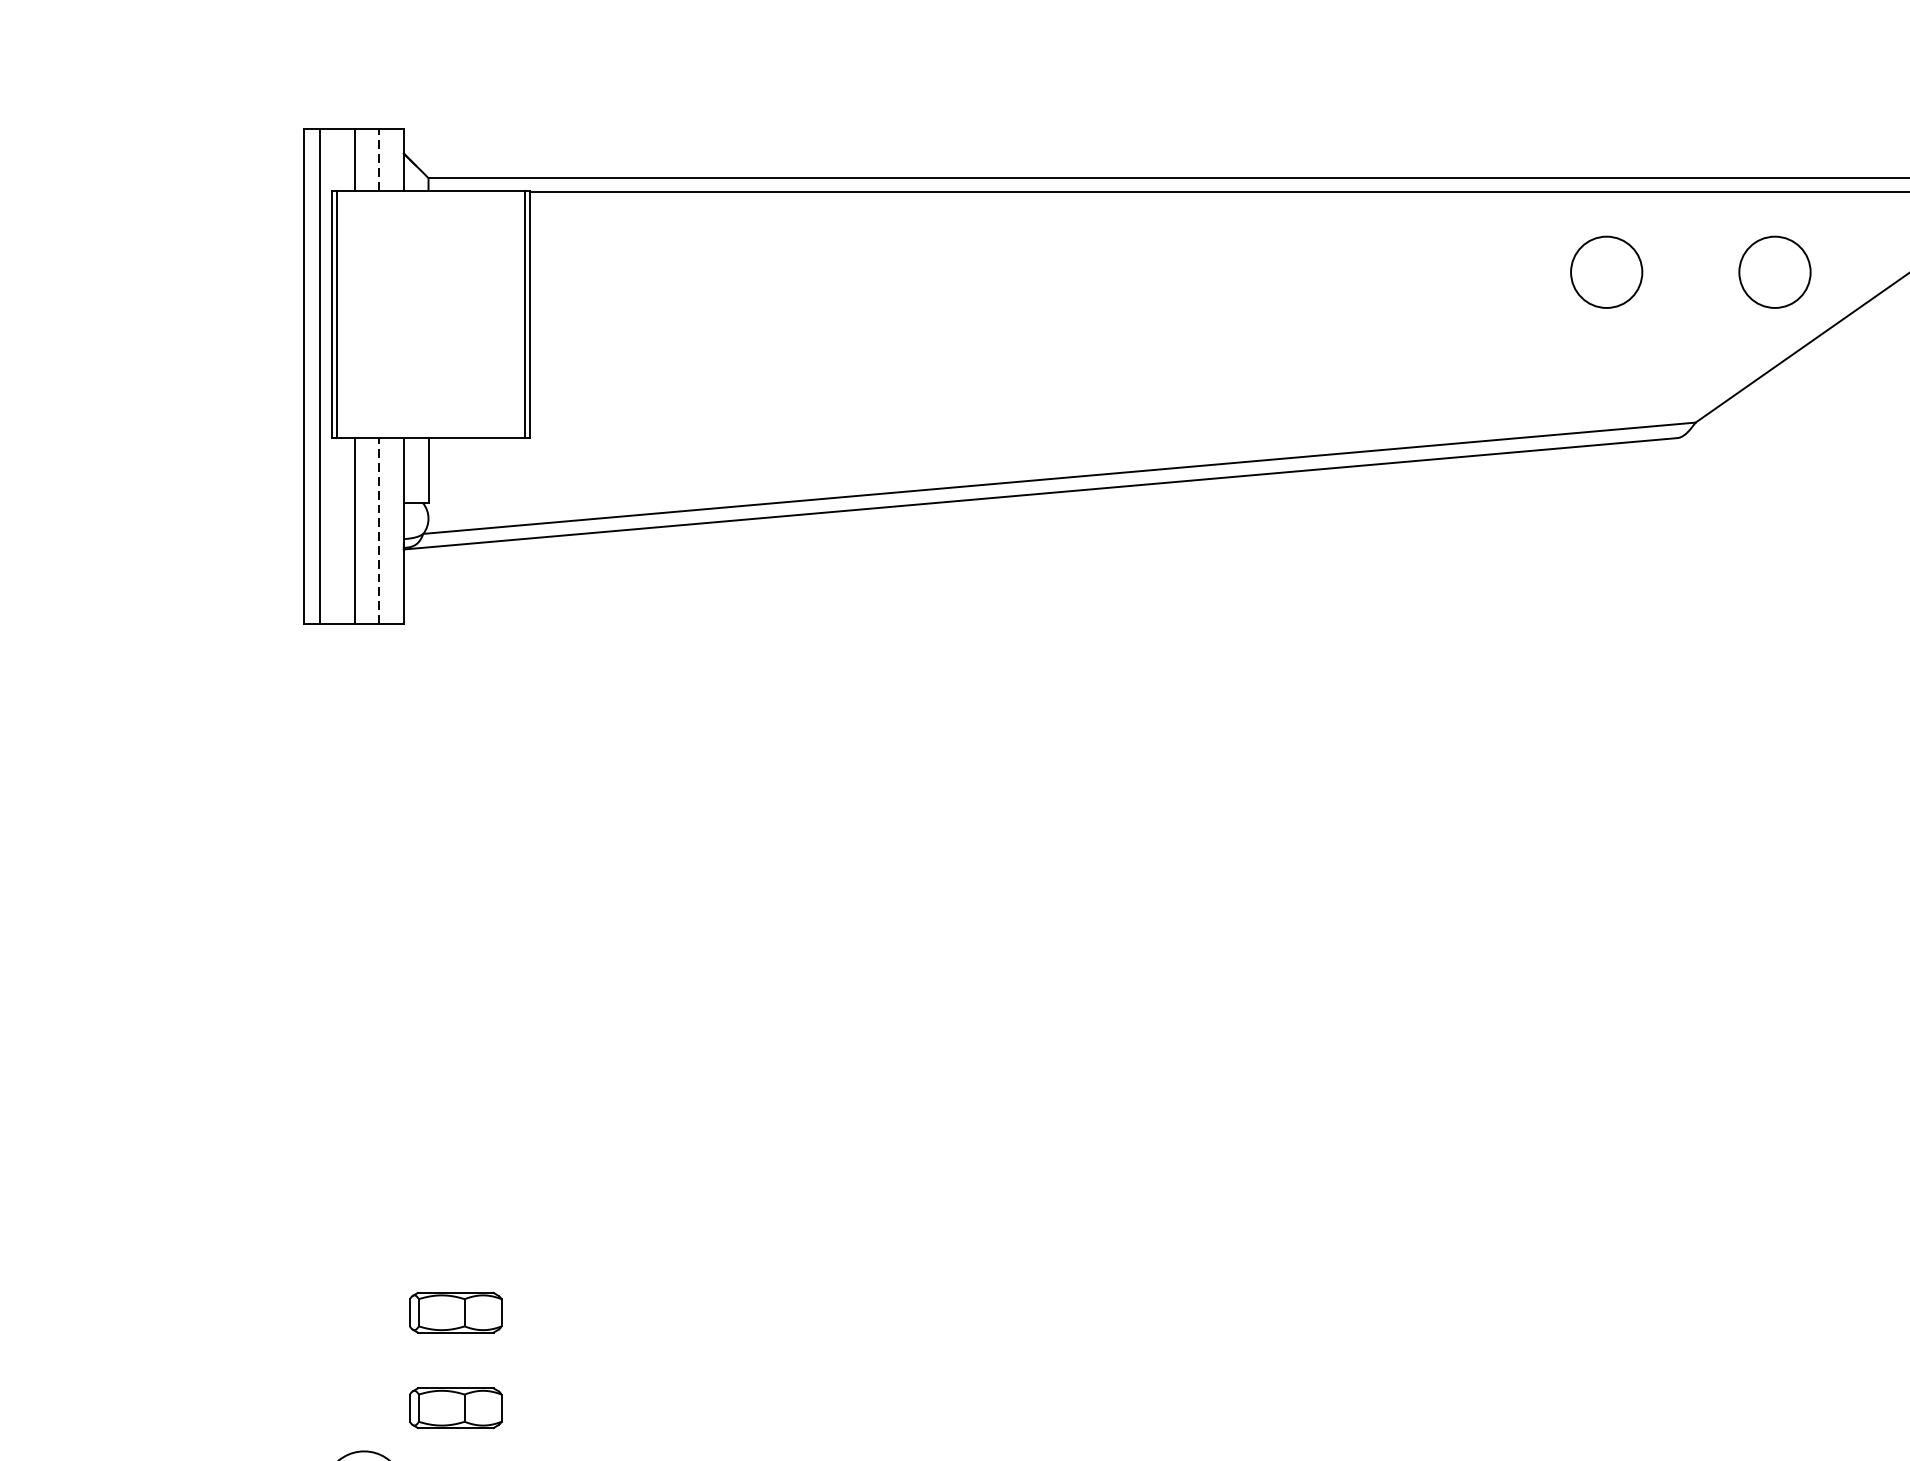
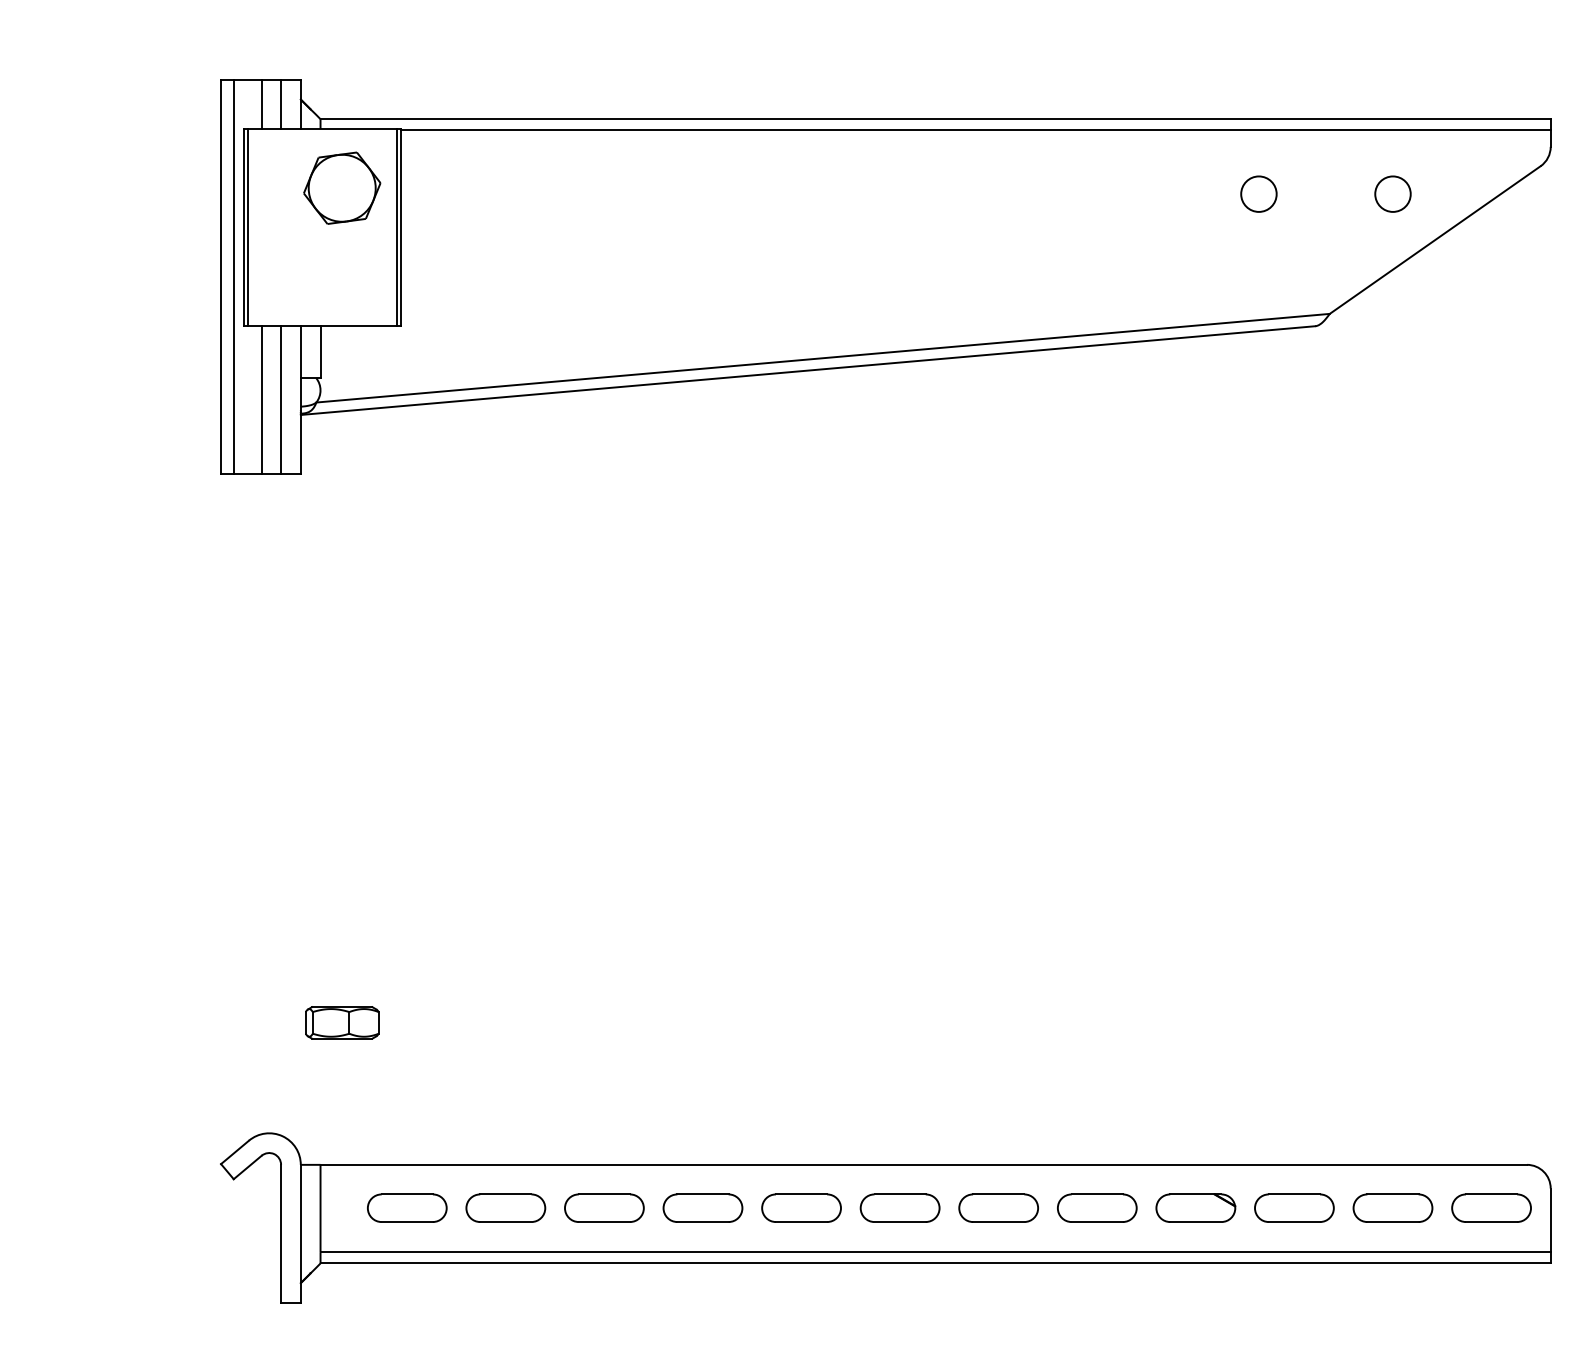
line: (379, 159) -> (281, 104), dashed -> solid
part: (456, 263) -> (342, 187), added
circle: (1606, 271) -> (1258, 193), size x0.62
circle: (1774, 271) -> (1392, 193), size x0.62
line: (379, 531) -> (281, 400), dashed -> solid
part: (456, 1407) -> (342, 1098), removed

